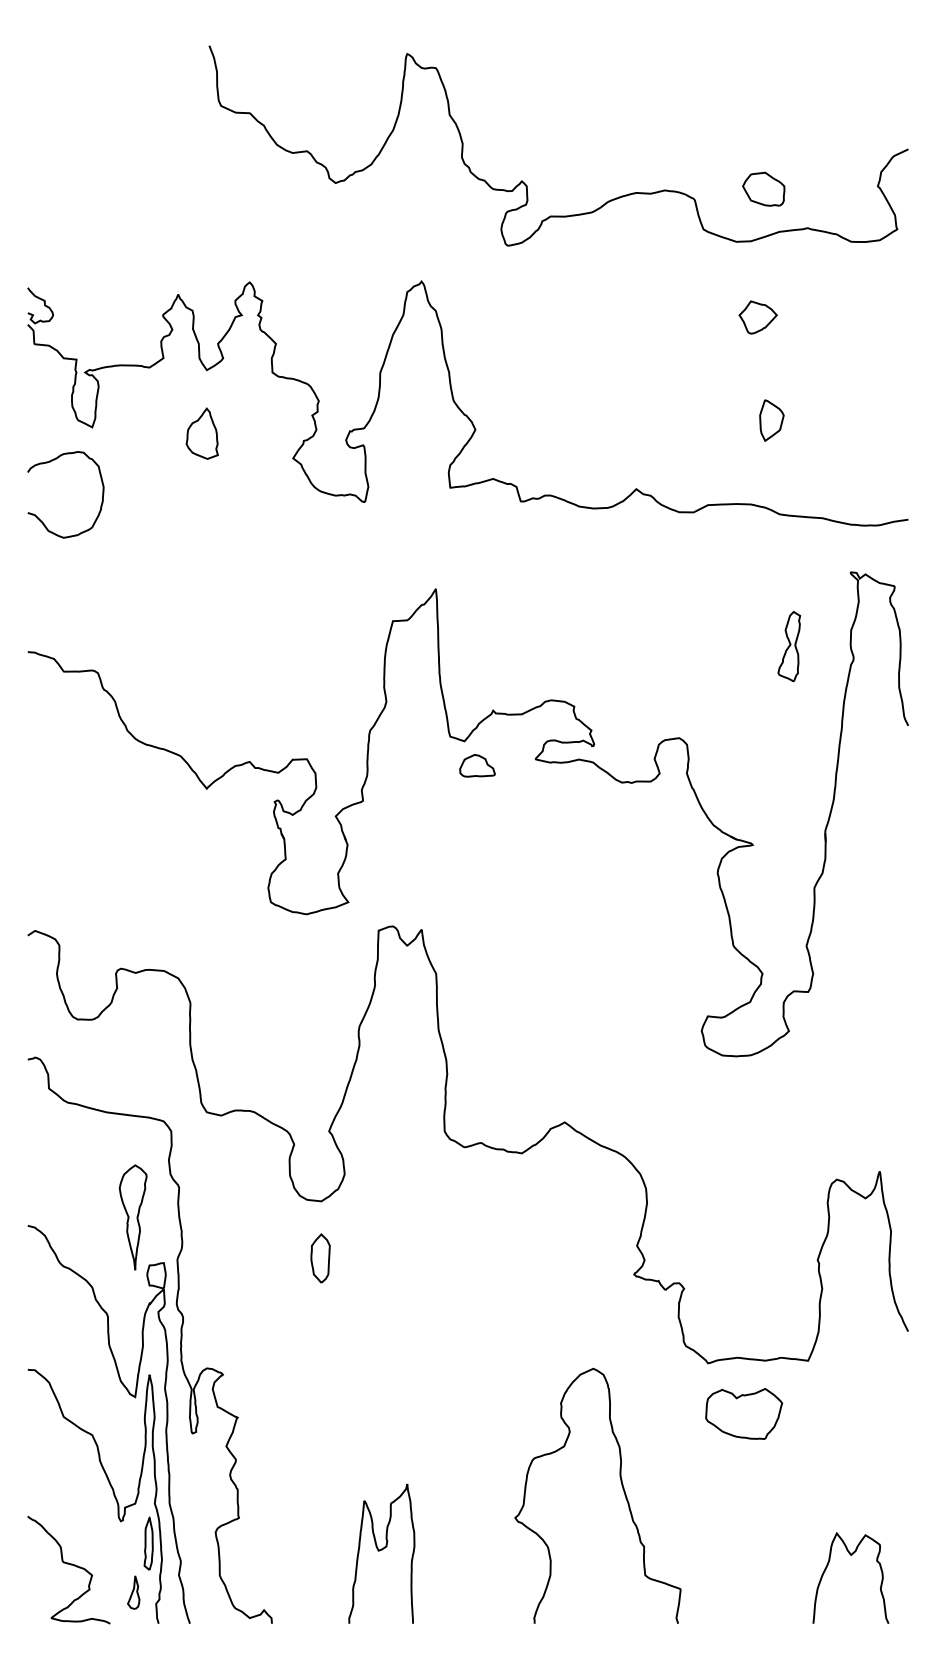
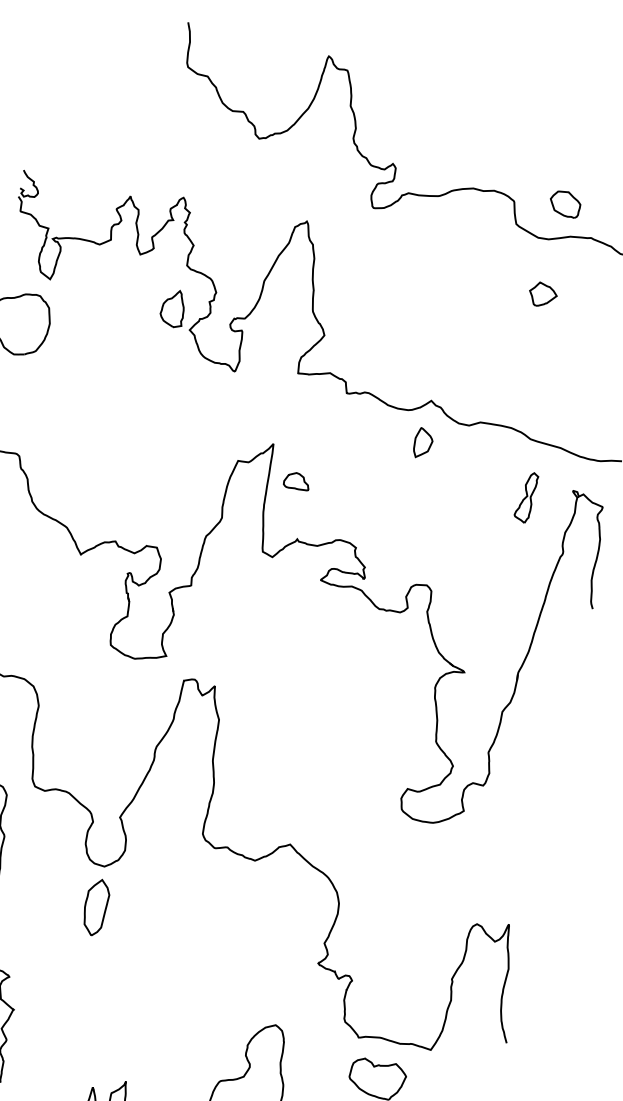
part: (771, 420) -> (423, 443), moved
part: (201, 433) -> (172, 308), moved
part: (789, 646) -> (526, 497), moved
part: (477, 765) -> (297, 481), moved
part: (320, 1258) -> (95, 907), size x1.6

